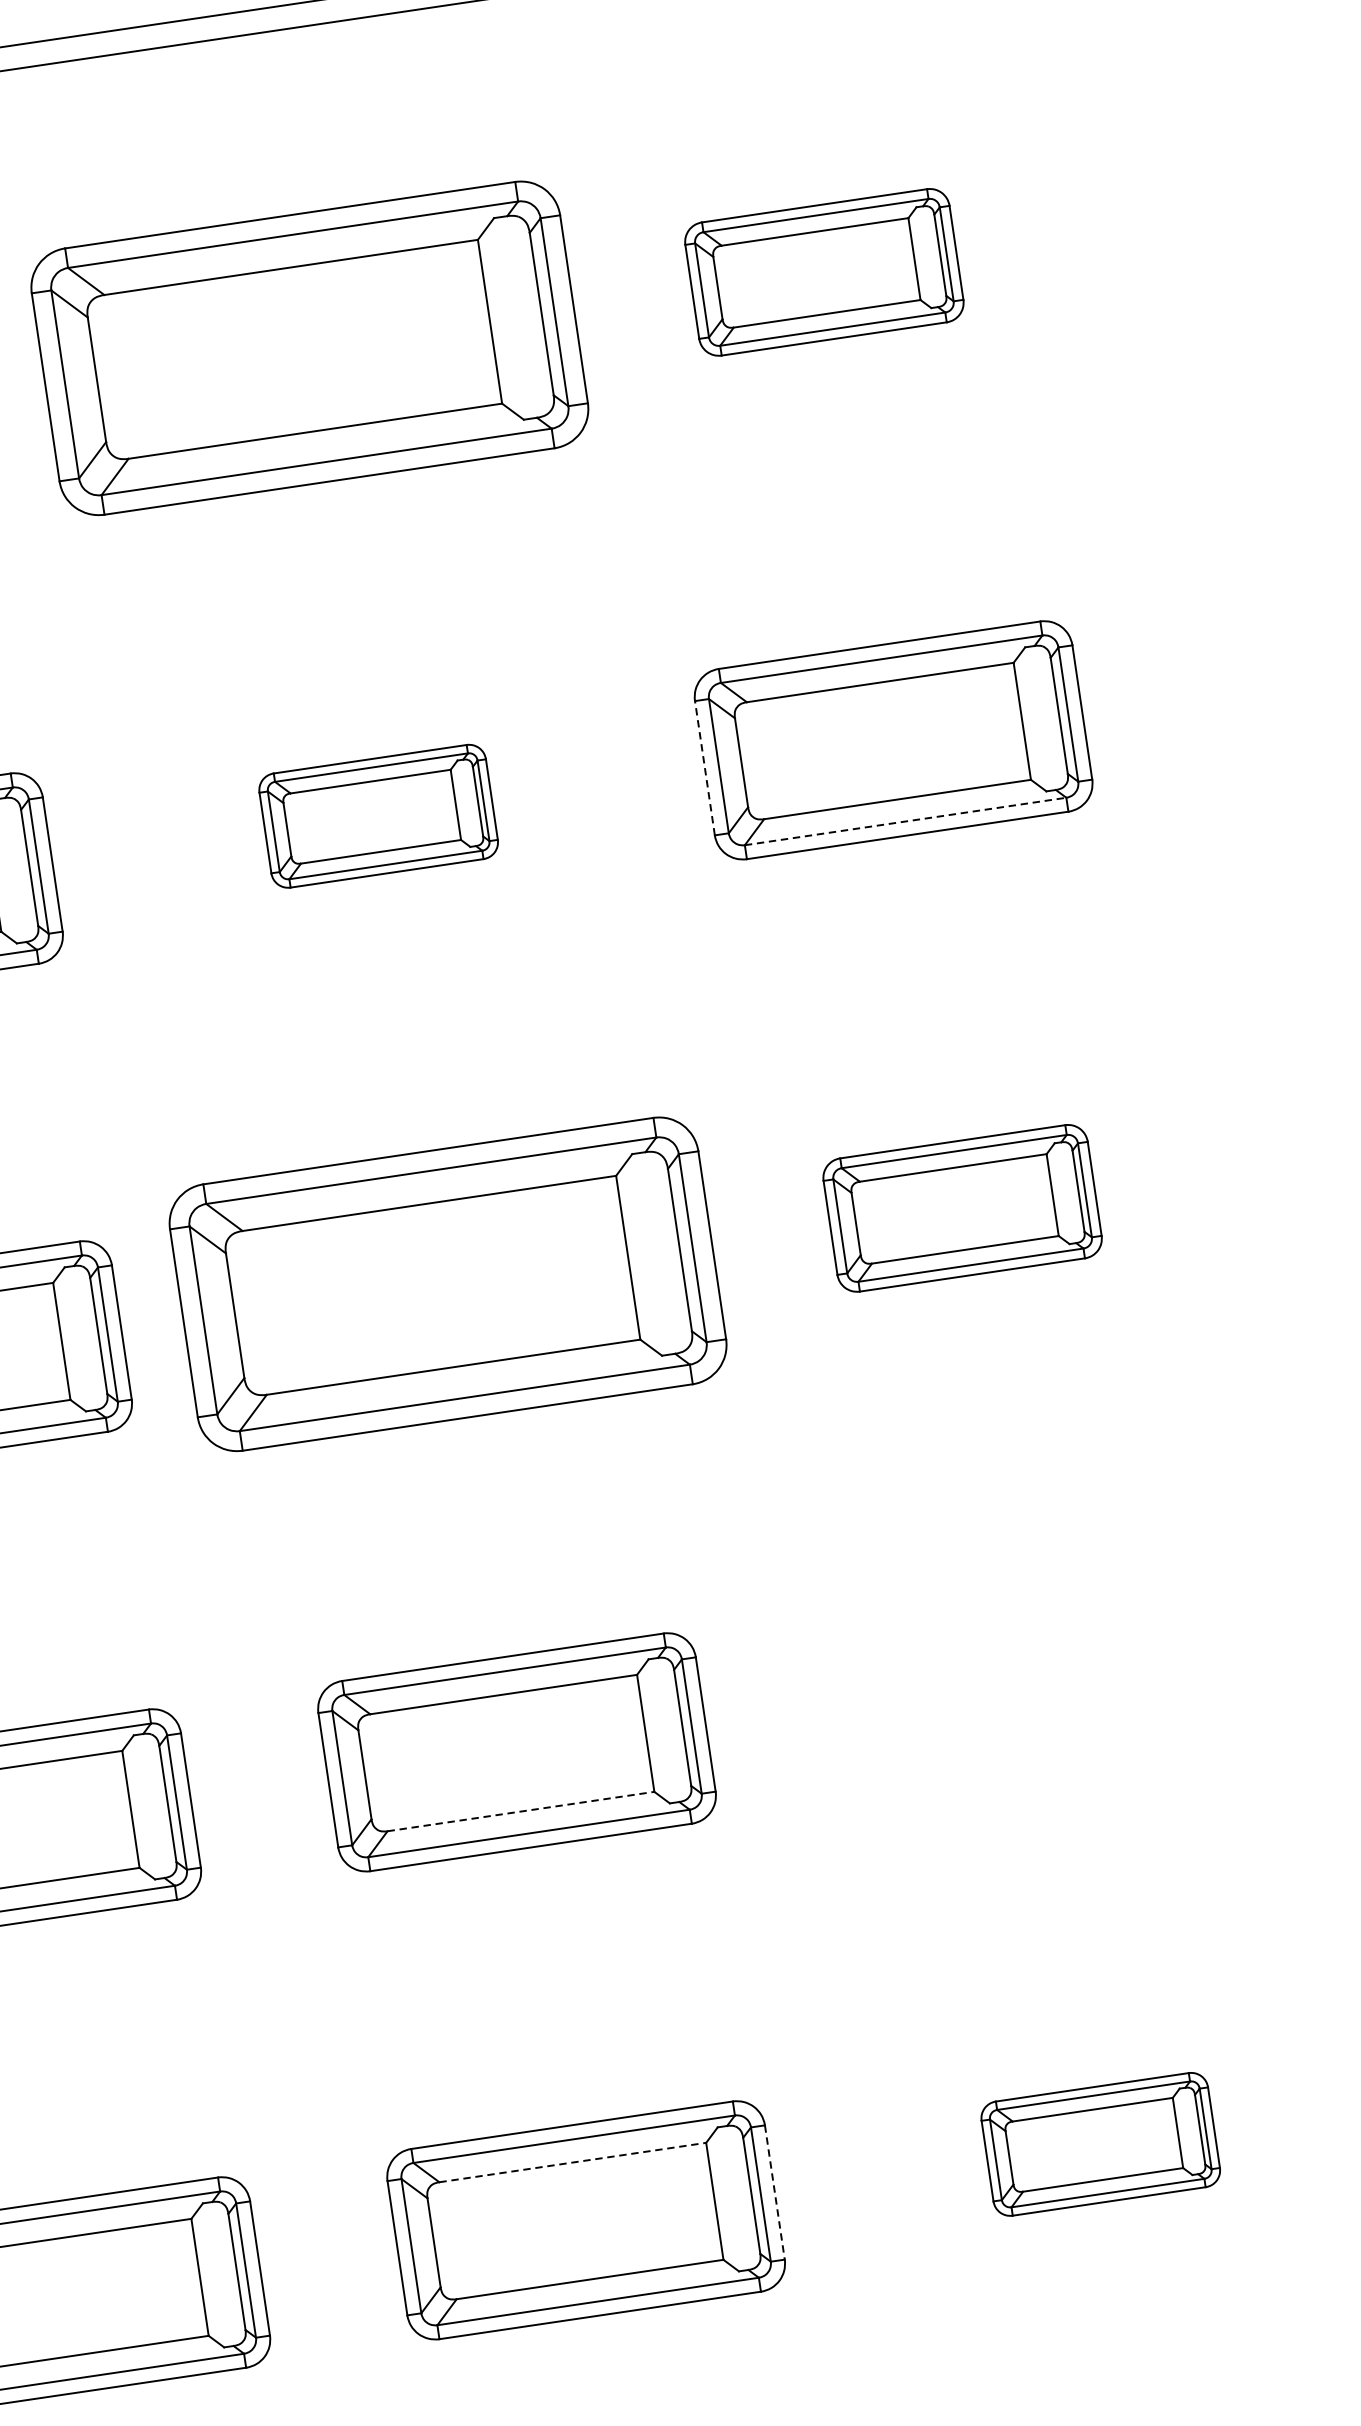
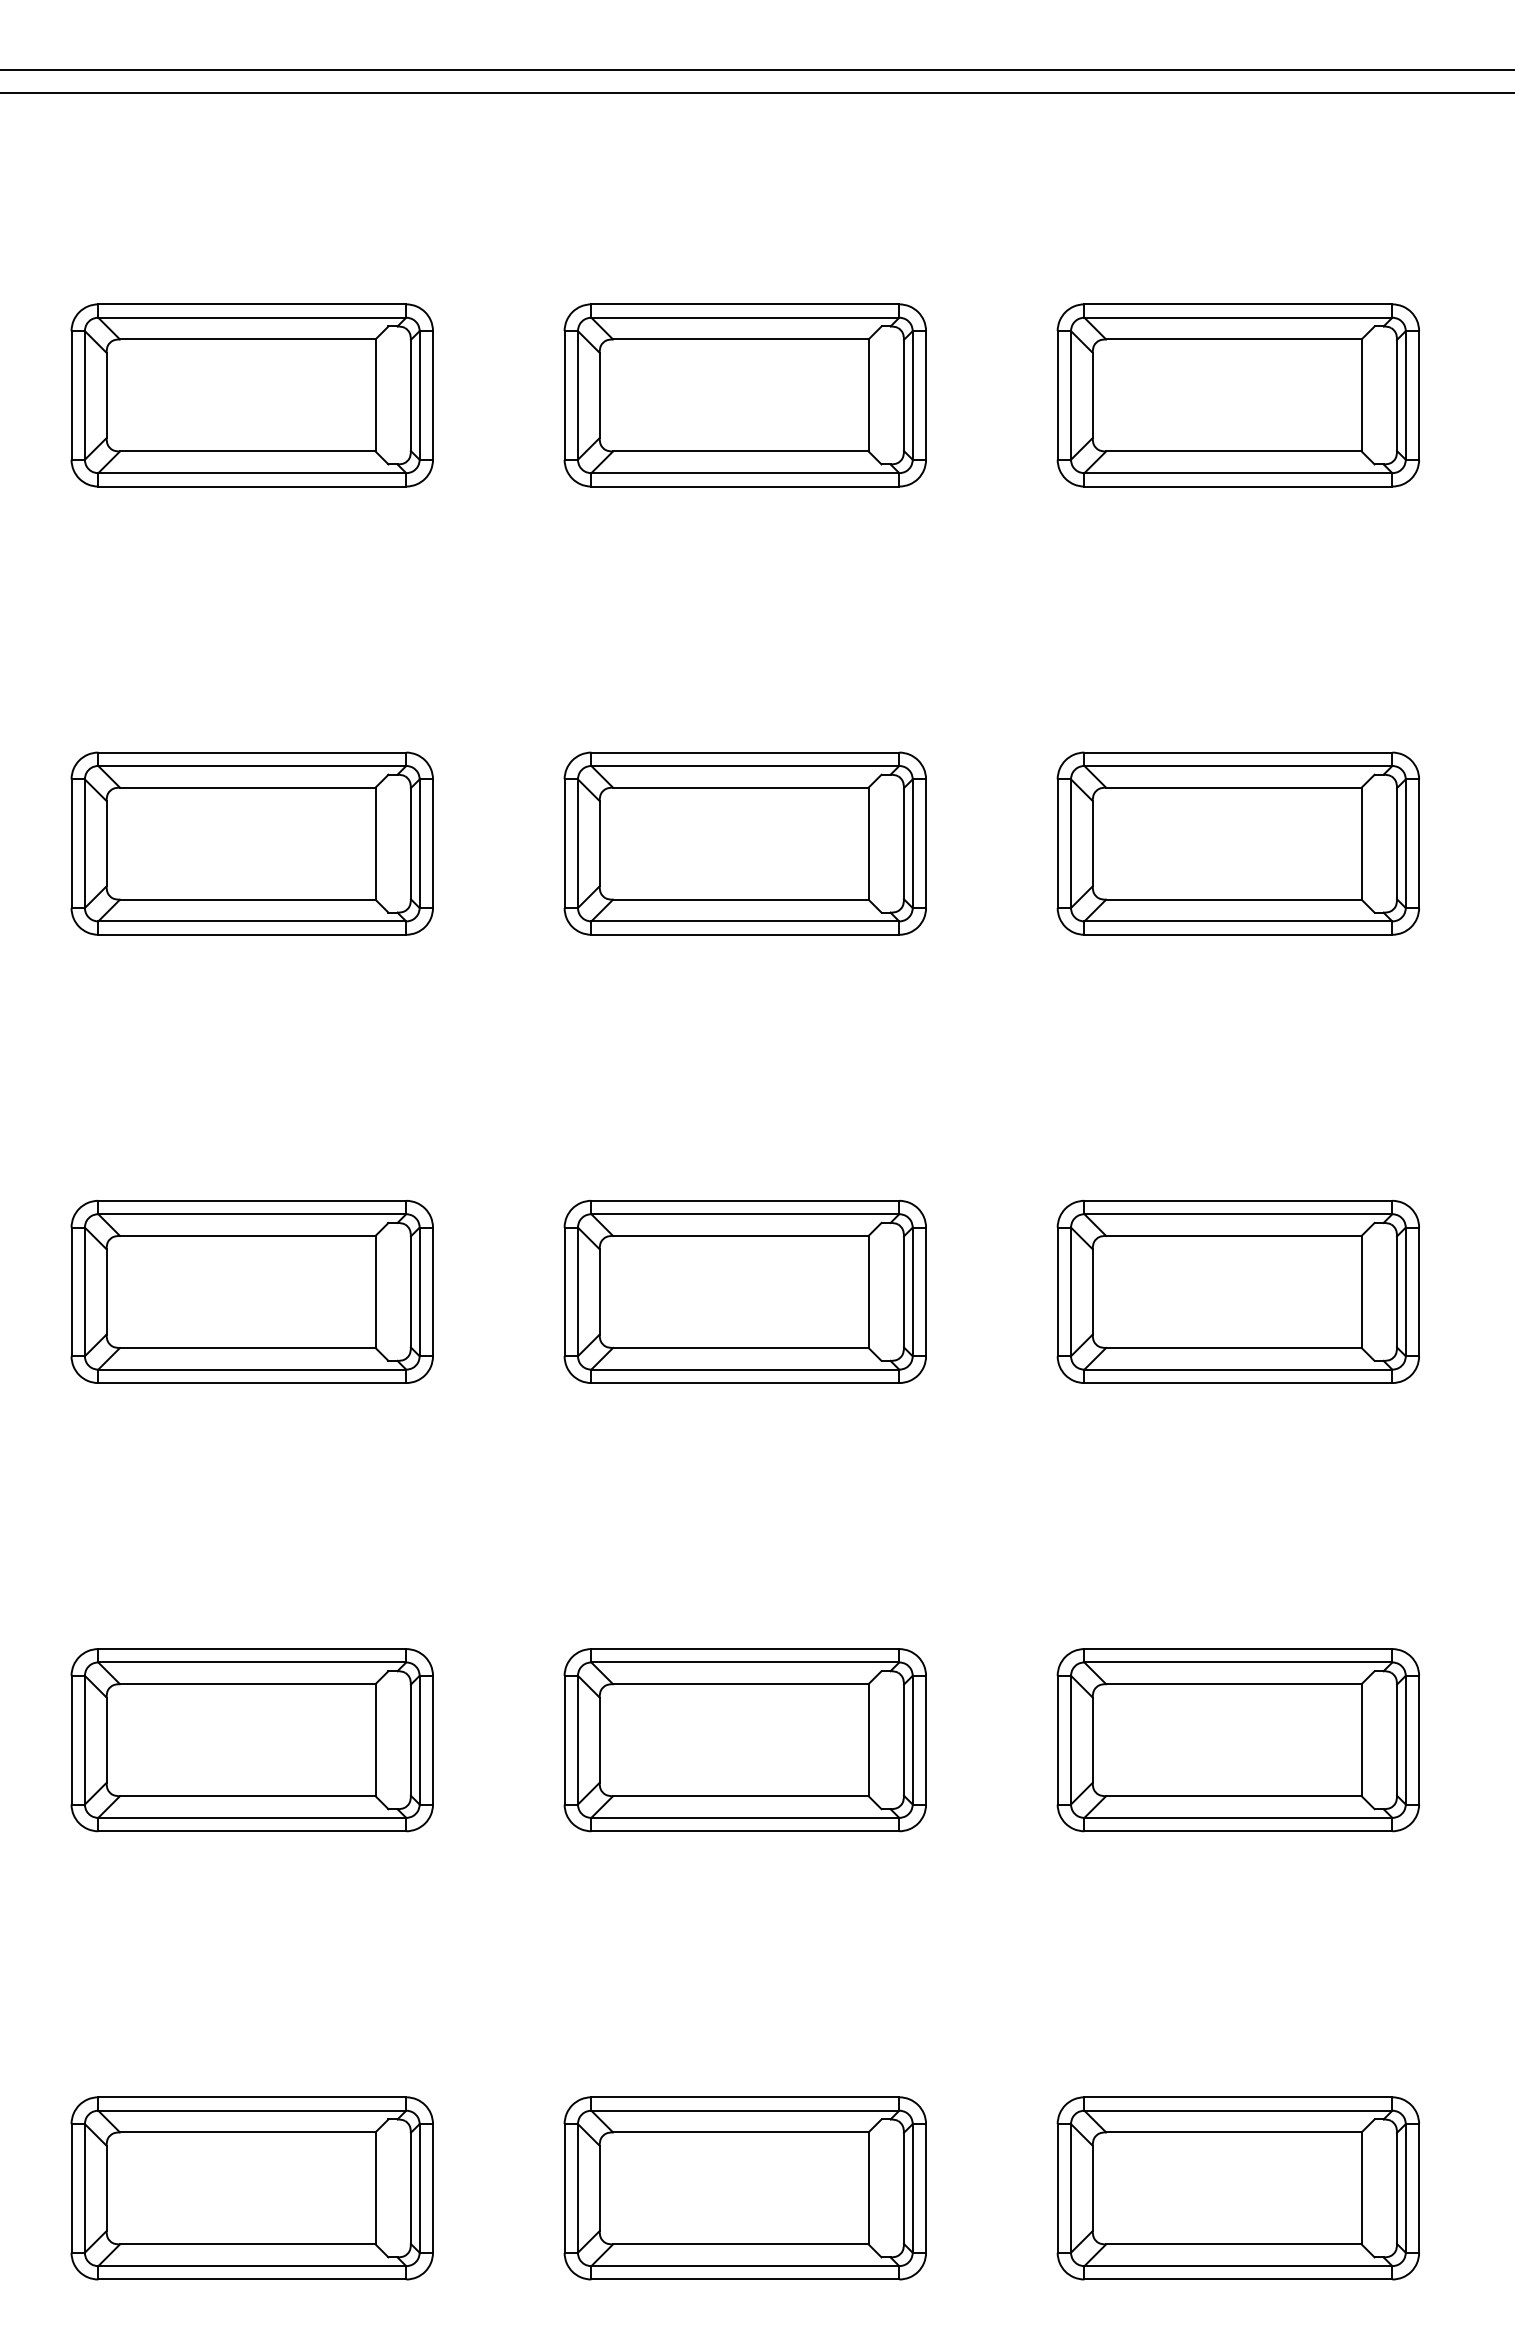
part: (823, 272) -> (1237, 395), size x1.43
part: (308, 348) -> (744, 395), size x0.71
line: (704, 768) -> (1057, 843), dashed -> solid
part: (377, 816) -> (744, 843), size x1.67
line: (905, 821) -> (1238, 921), dashed -> solid
part: (961, 1208) -> (1237, 1291), size x1.43
part: (446, 1284) -> (744, 1291), size x0.71
part: (1030, 1676) -> (1237, 1740), added
line: (520, 1811) -> (740, 1796), dashed -> solid
part: (1100, 2144) -> (1237, 2188), size x1.67
line: (572, 2162) -> (740, 2132), dashed -> solid
line: (775, 2192) -> (926, 2188), dashed -> solid

